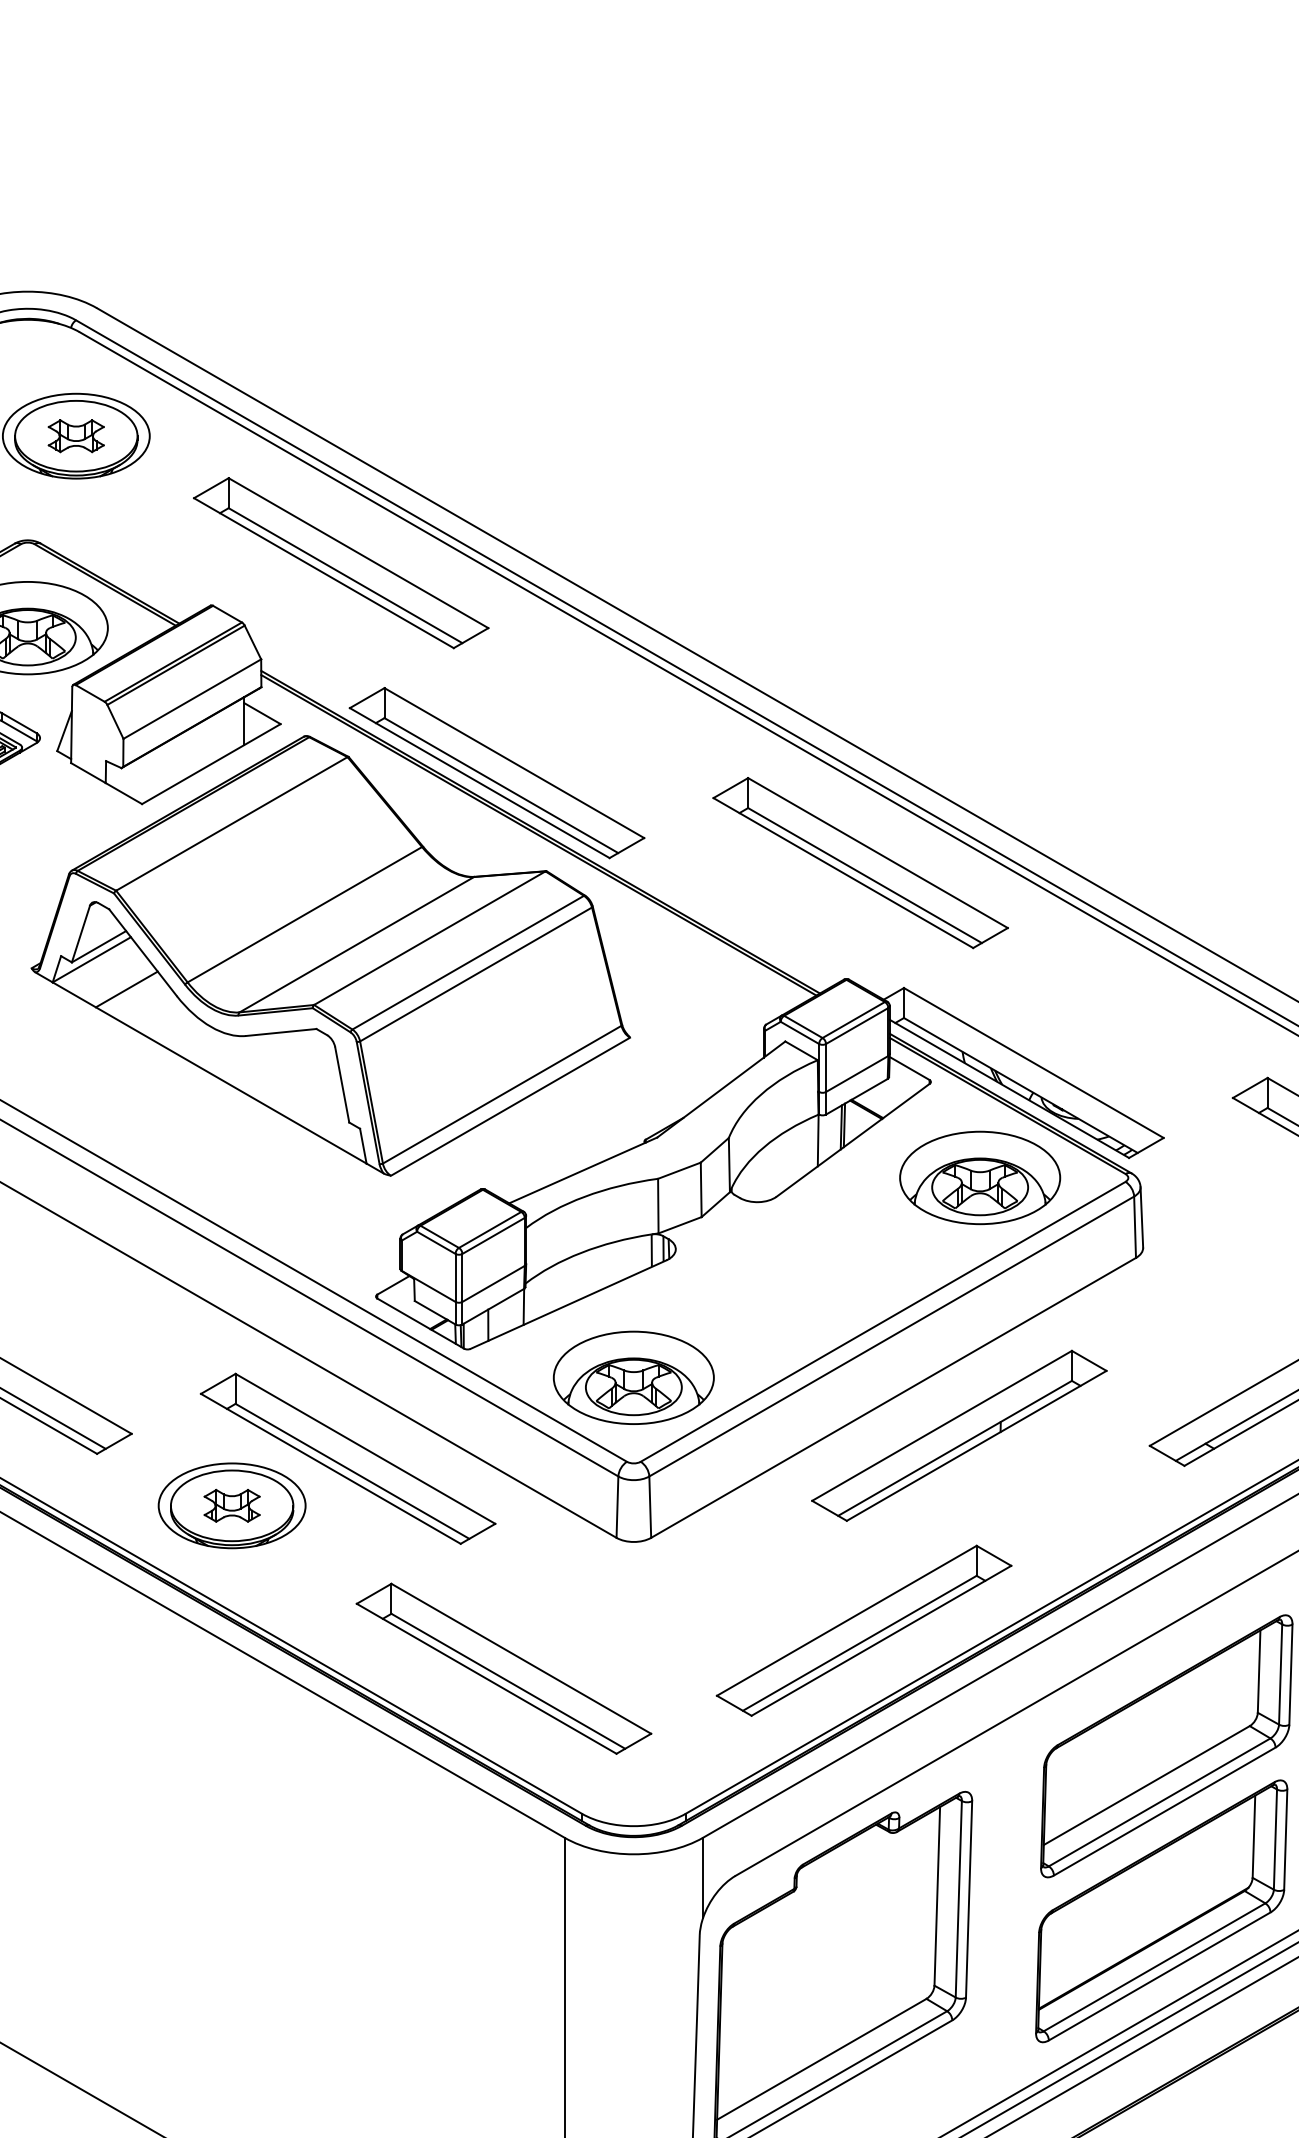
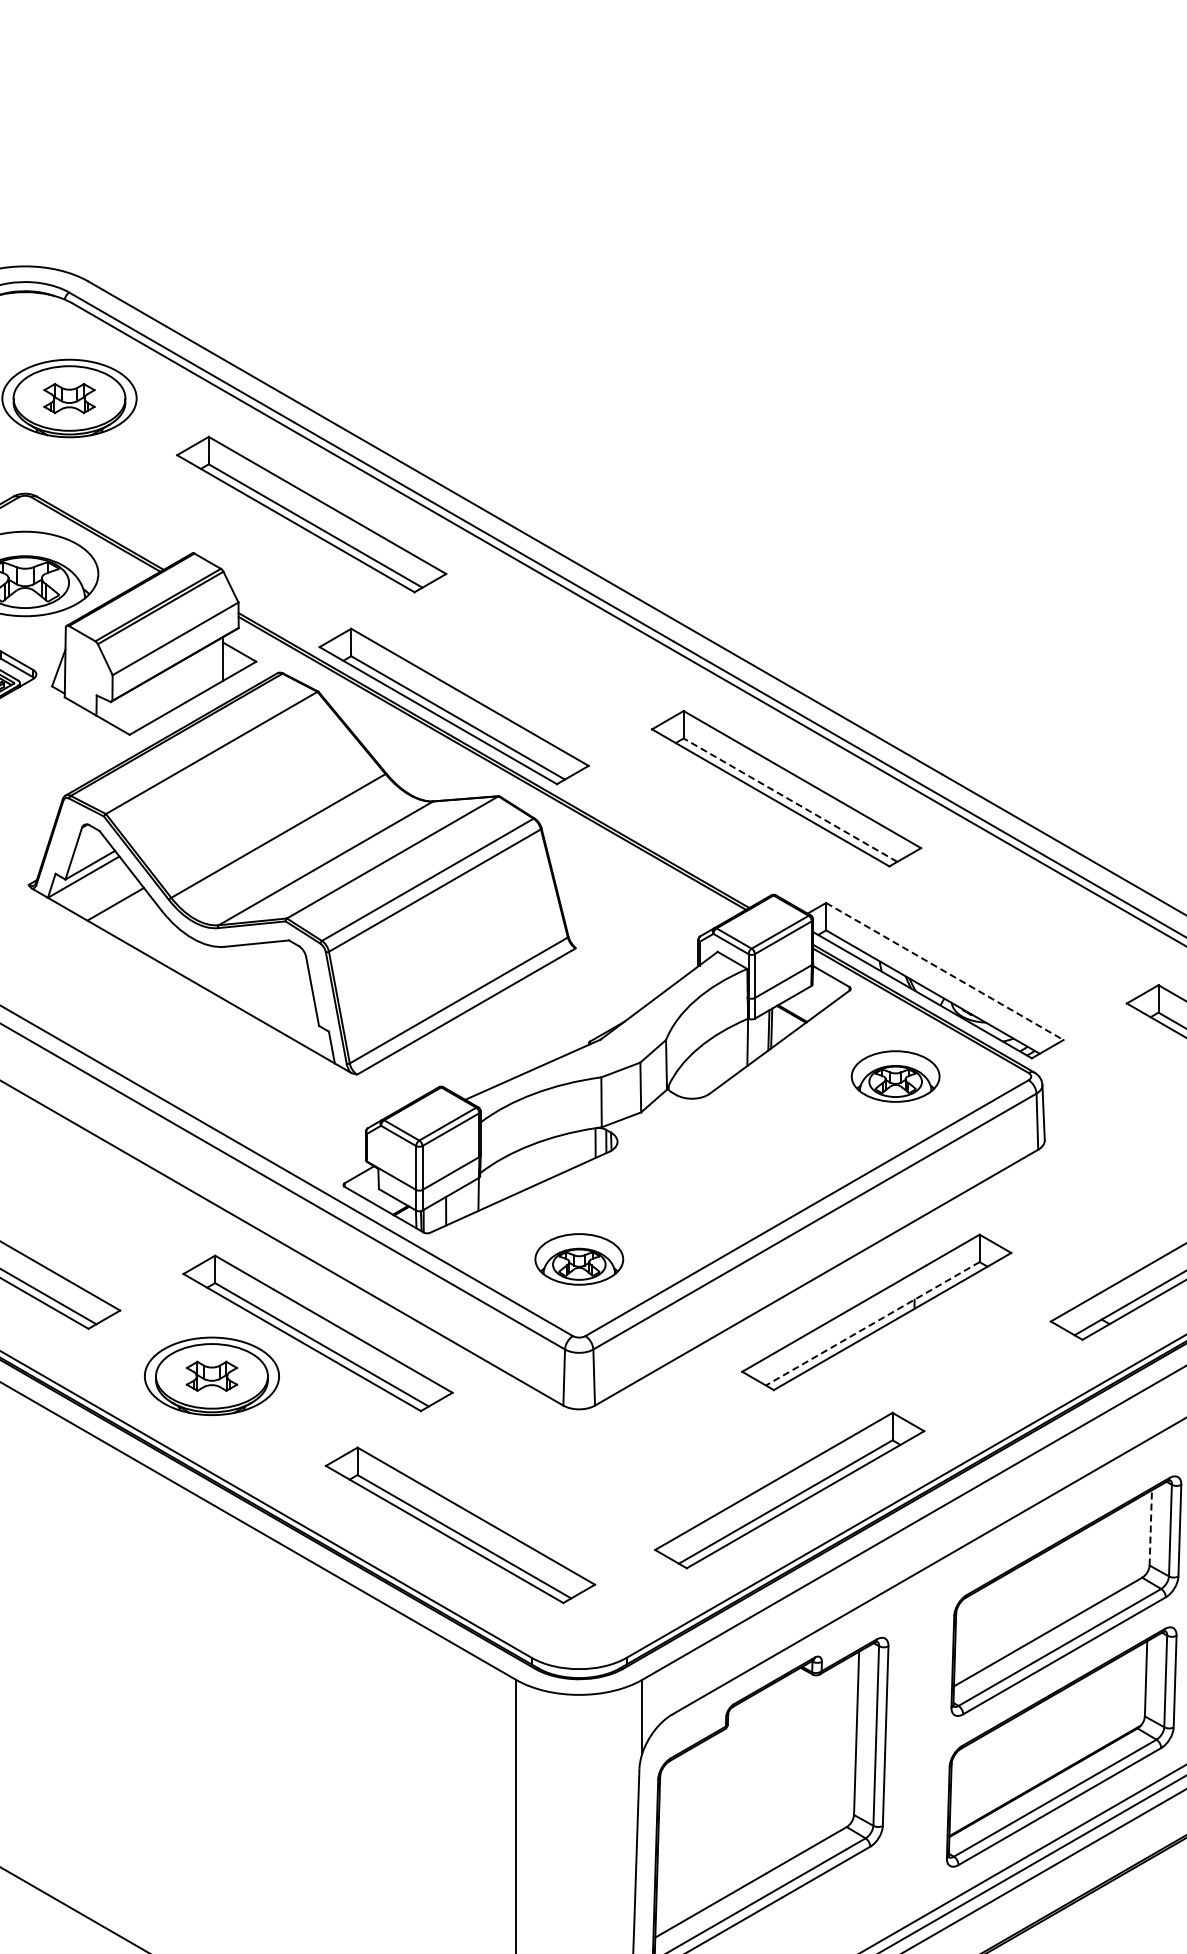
line: (864, 874) -> (790, 799), solid -> dashed
line: (1034, 1062) -> (945, 971), solid -> dashed
part: (979, 1177) -> (895, 1076), size x0.6
part: (634, 1378) -> (579, 1259), size x0.6
line: (954, 1449) -> (872, 1324), solid -> dashed
line: (1258, 1671) -> (1150, 1527), solid -> dashed

